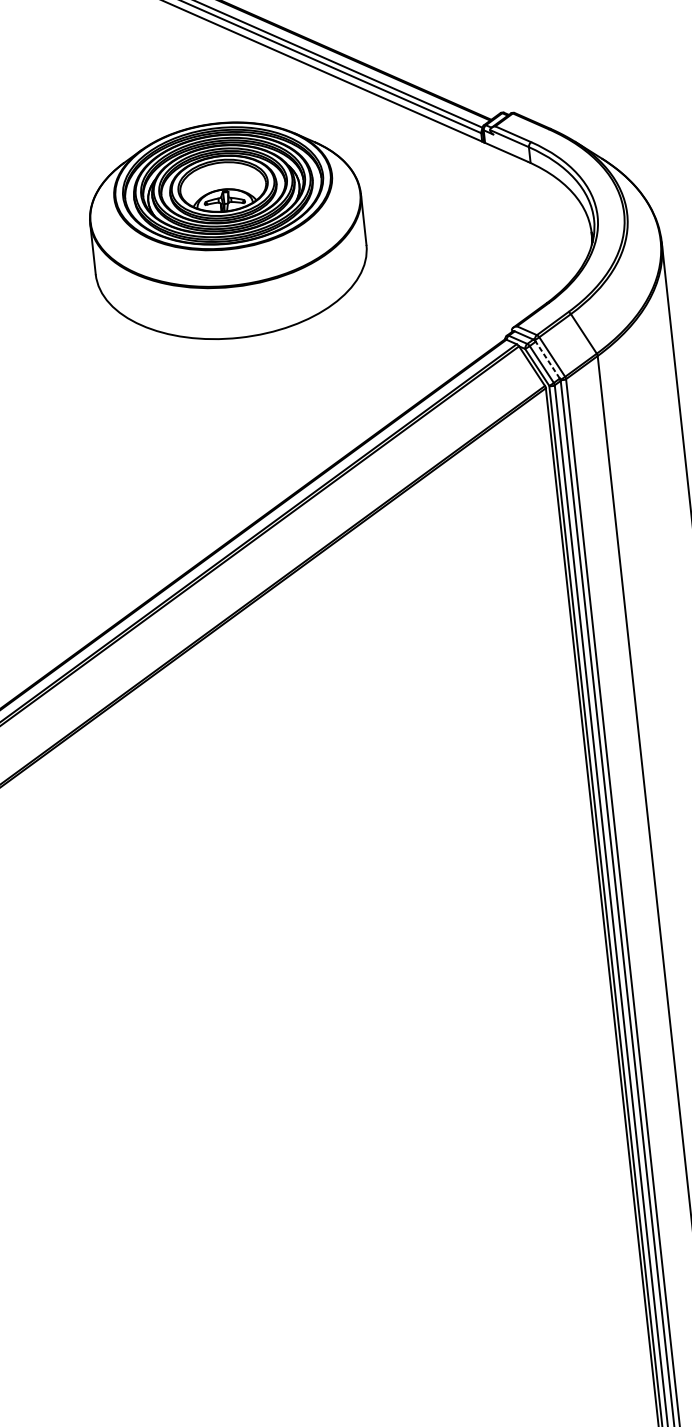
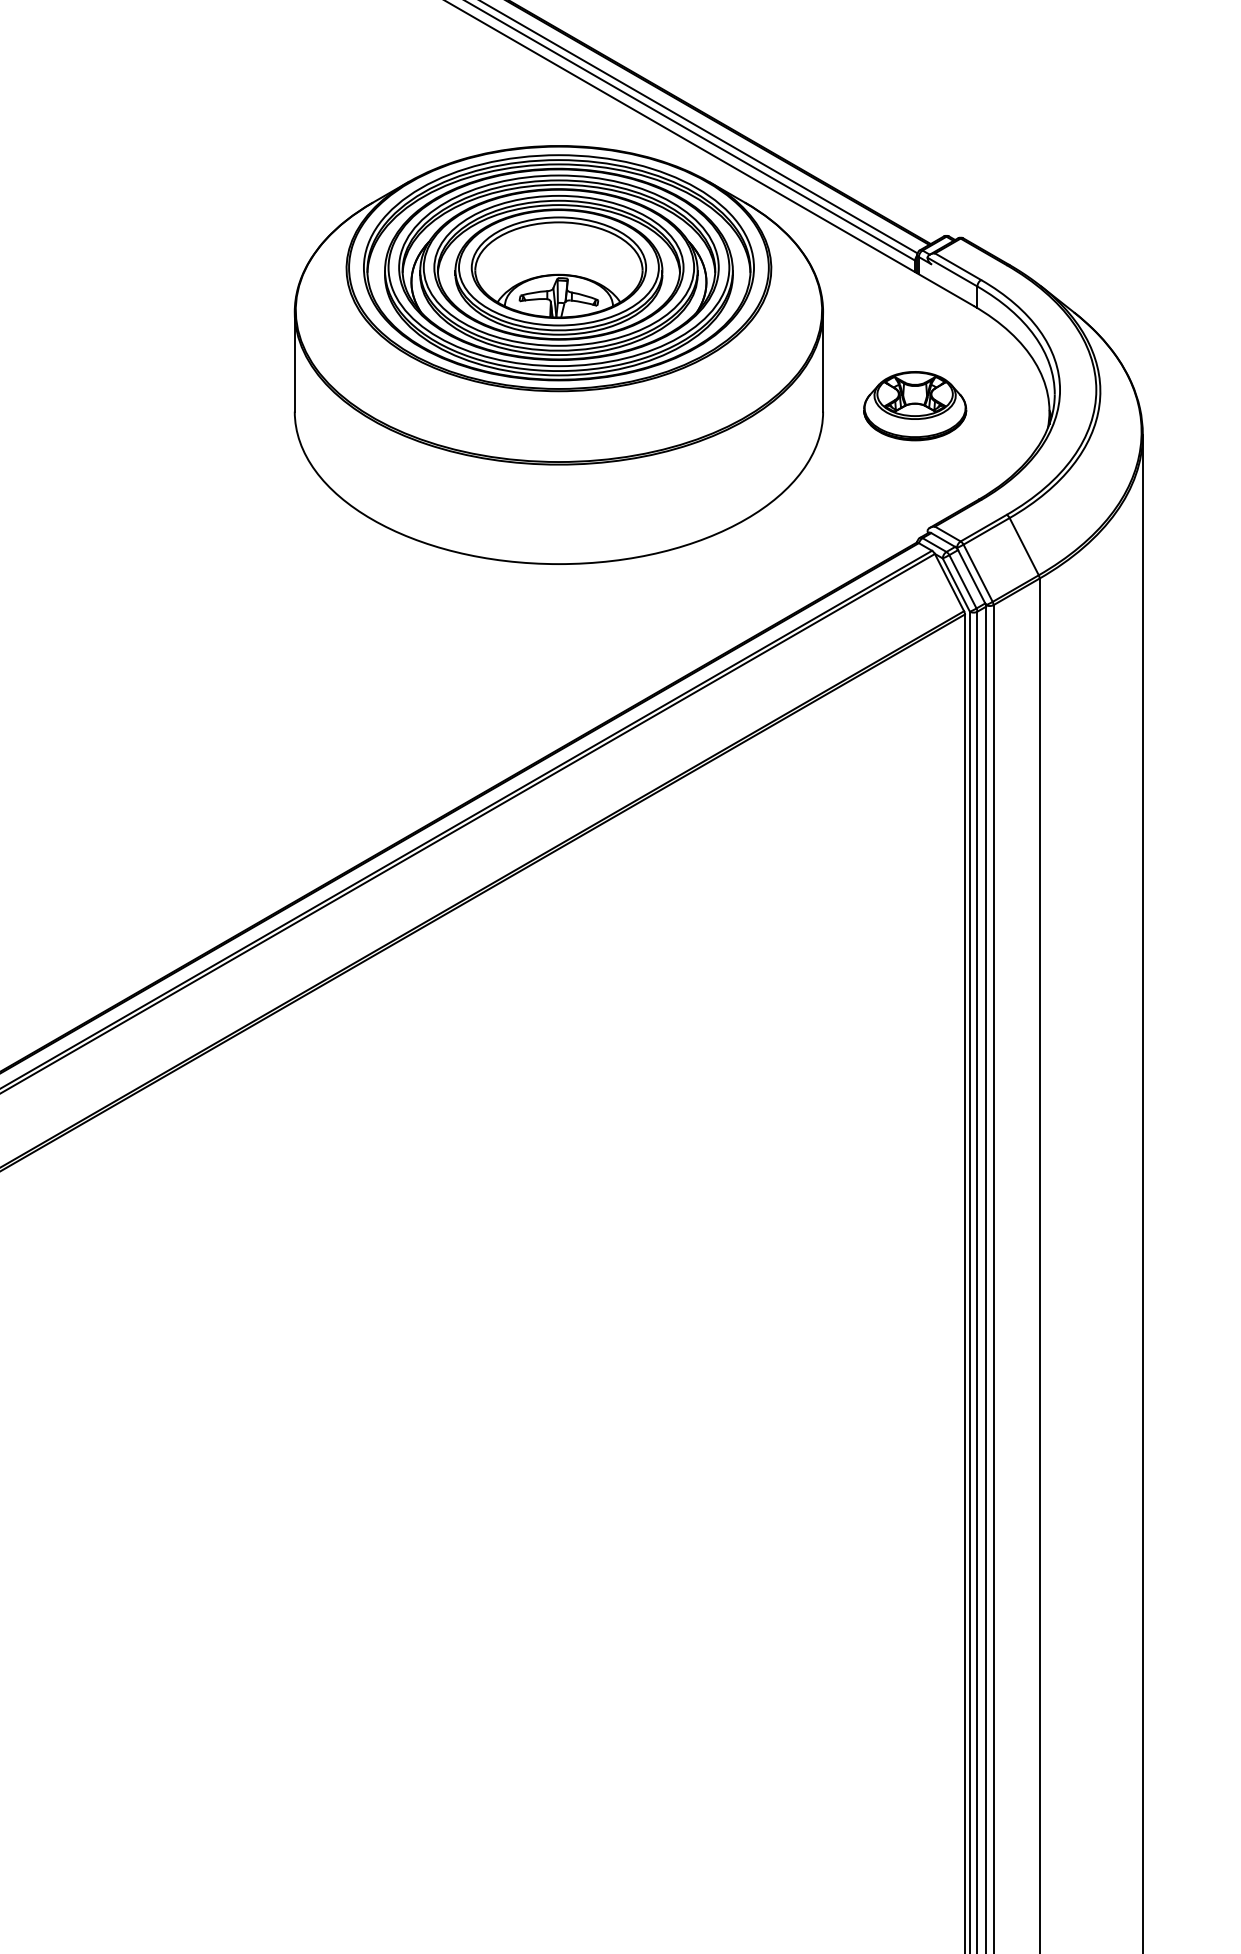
part: (227, 230) -> (558, 354), size x1.43
part: (493, 239) -> (915, 406), added
line: (547, 359) -> (971, 576), dashed -> solid

